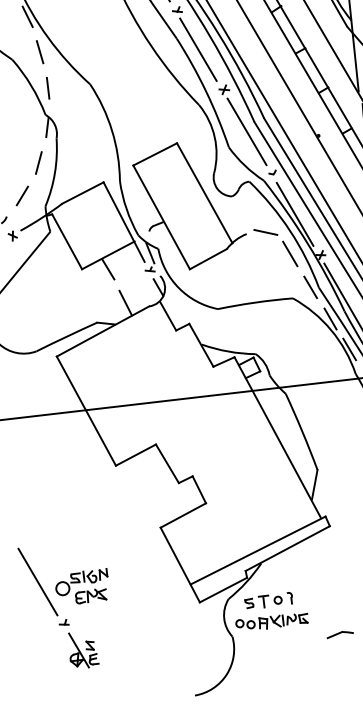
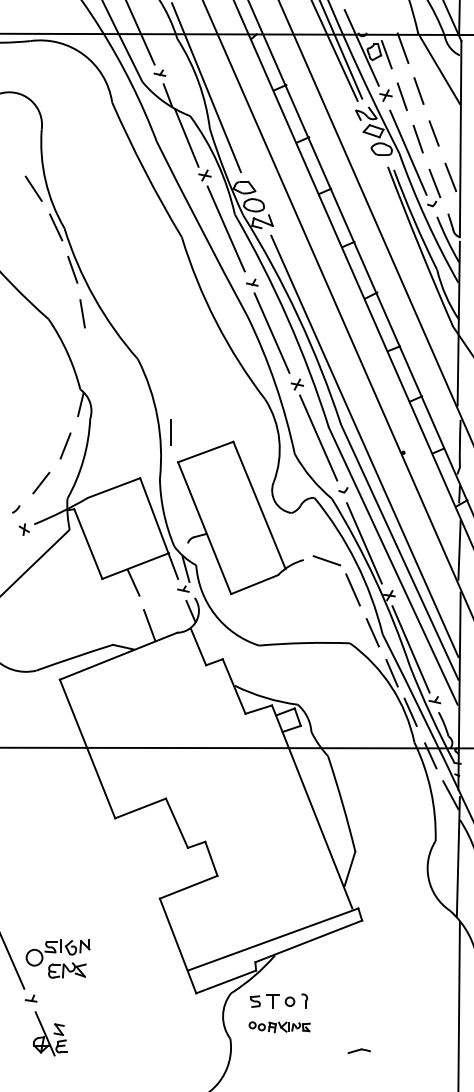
line: (47, 88) -> (170, 432), moved
part: (271, 622) -> (279, 1027), size x0.7
part: (340, 633) -> (359, 1050), size x0.7

